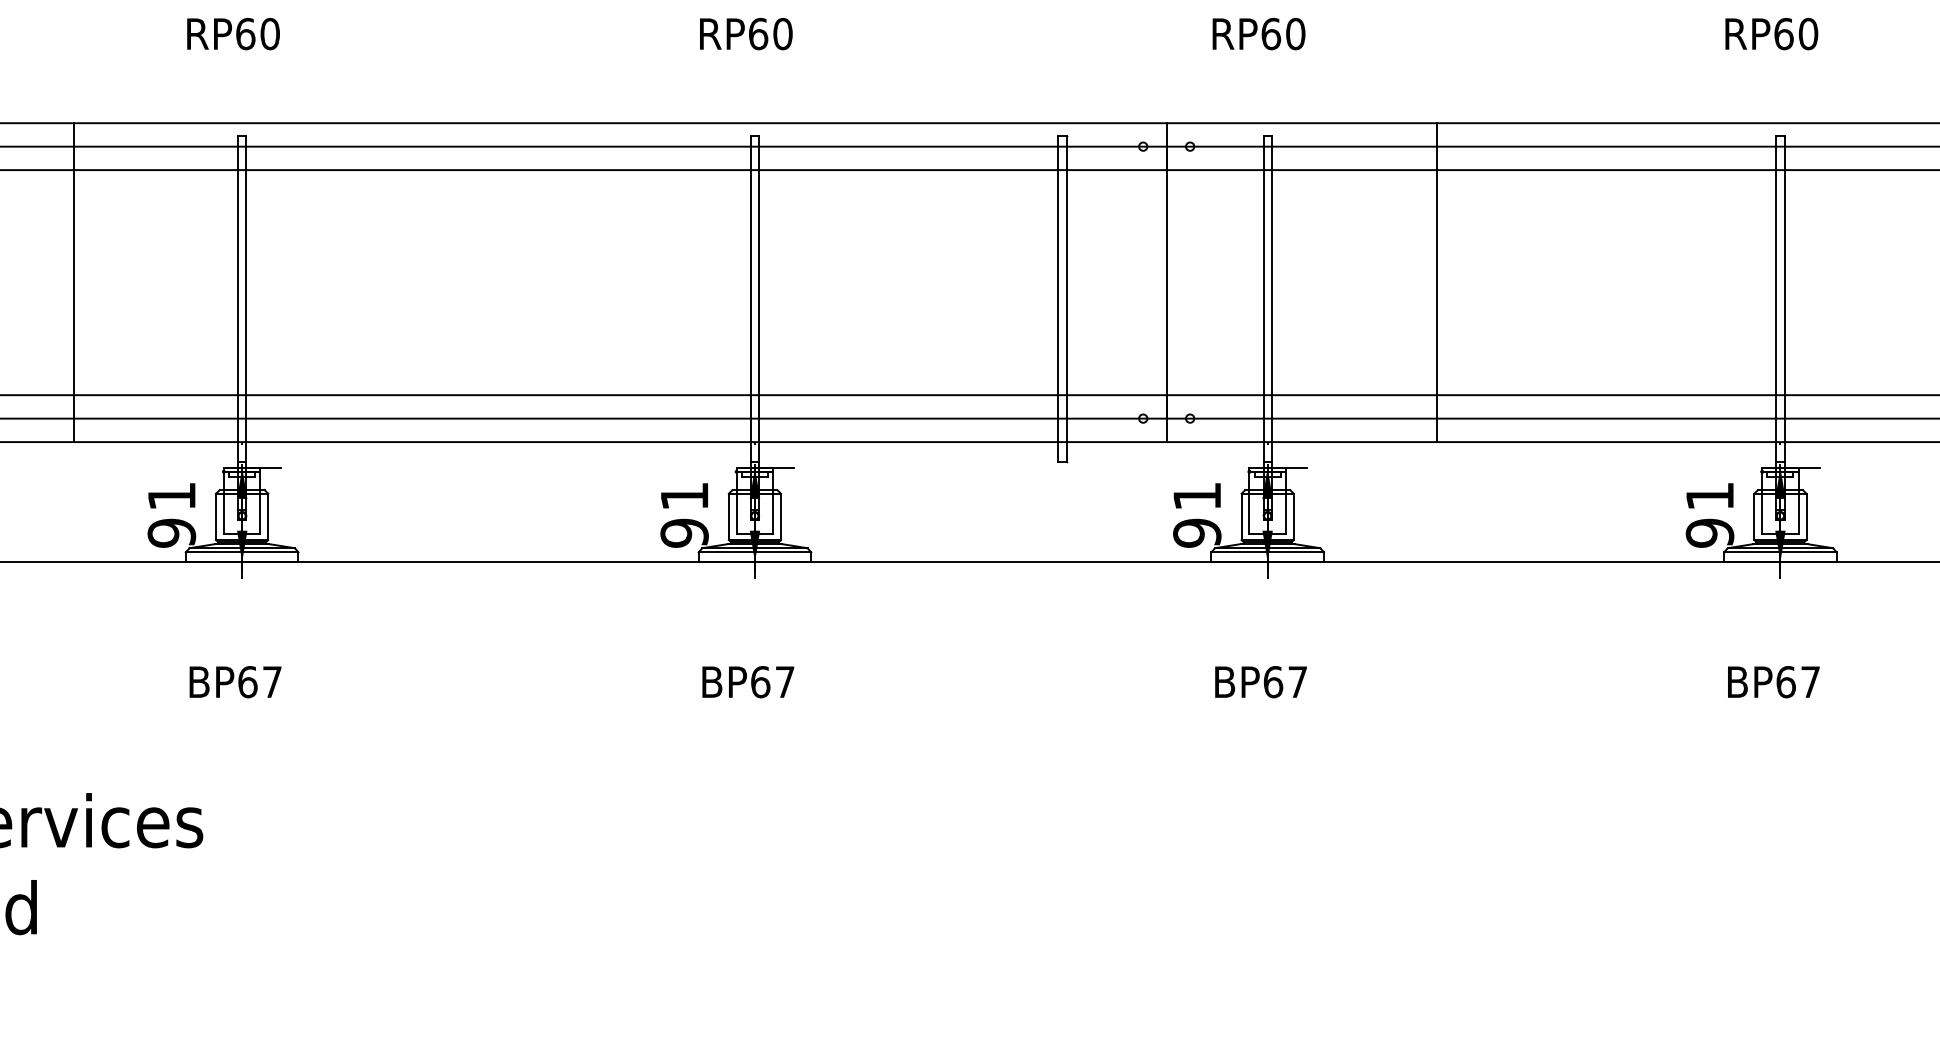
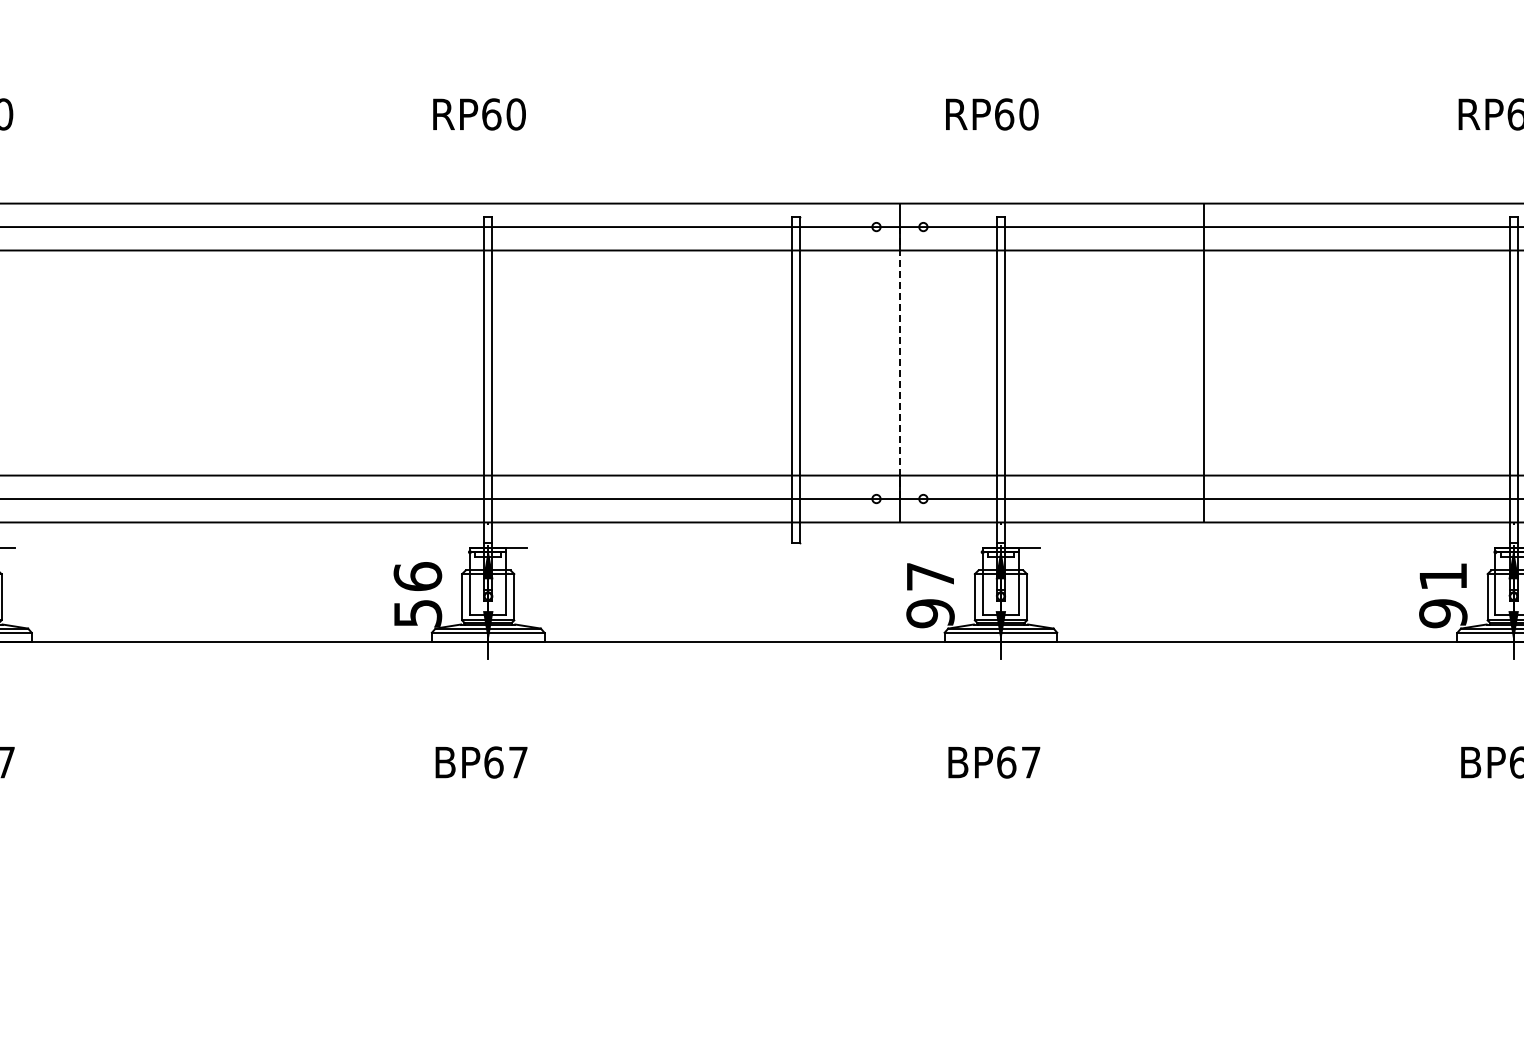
line: (1166, 282) -> (899, 362), solid -> dashed
line: (1436, 282) -> (1203, 362), moved
text: (1196, 495) -> (929, 575), 91 -> 97
text: (684, 514) -> (417, 594), 91 -> 56

